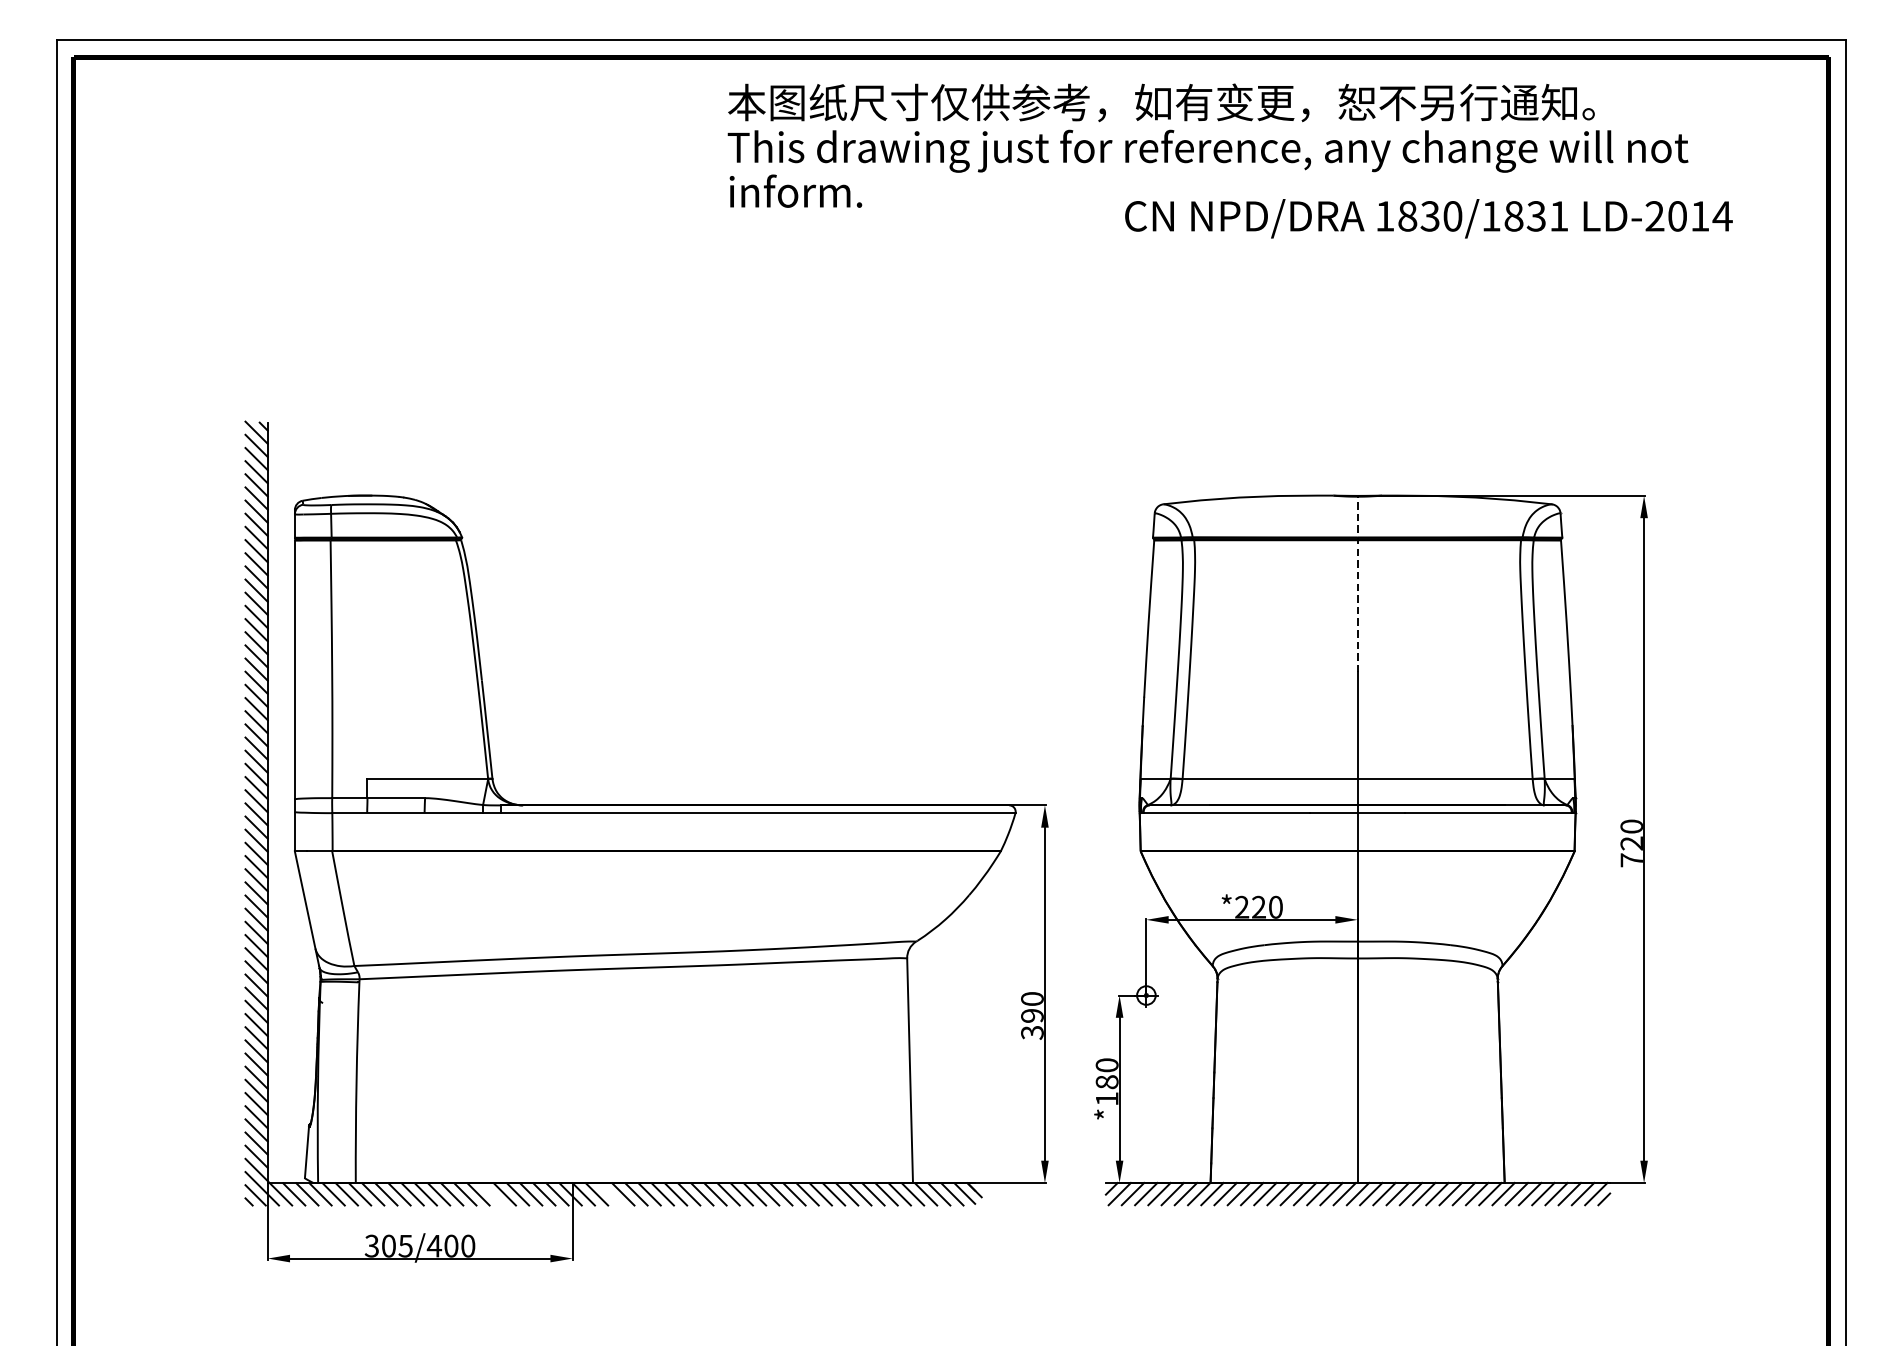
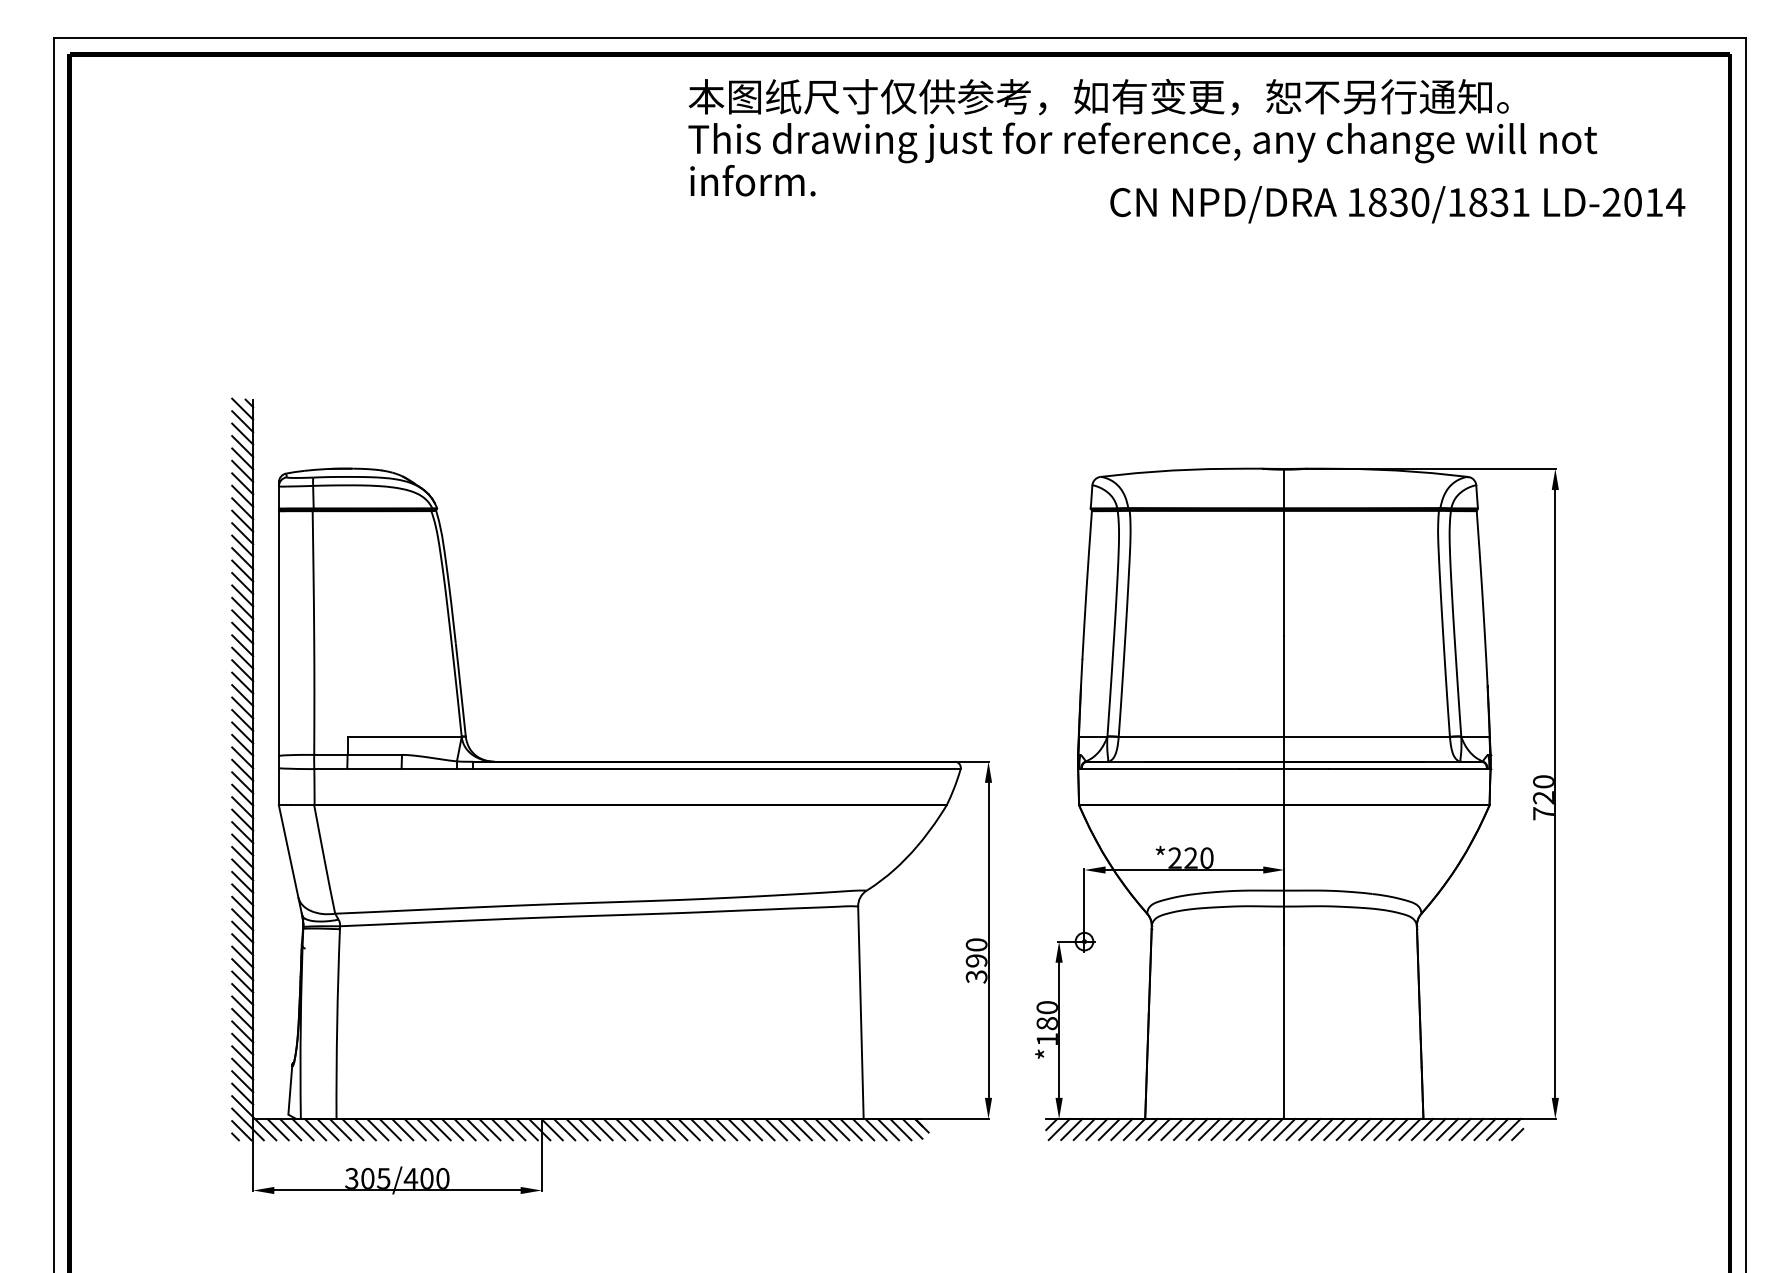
text: (1428, 218) -> (1397, 204), moved
line: (1357, 584) -> (1284, 552), dashed -> solid
line: (491, 1194) -> (464, 1129), added
line: (609, 1194) -> (576, 1129), added

